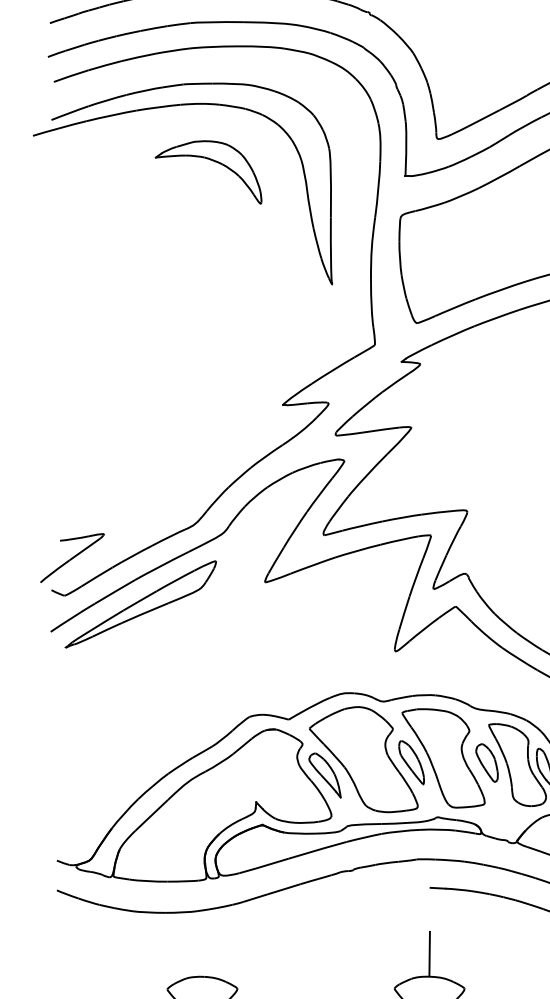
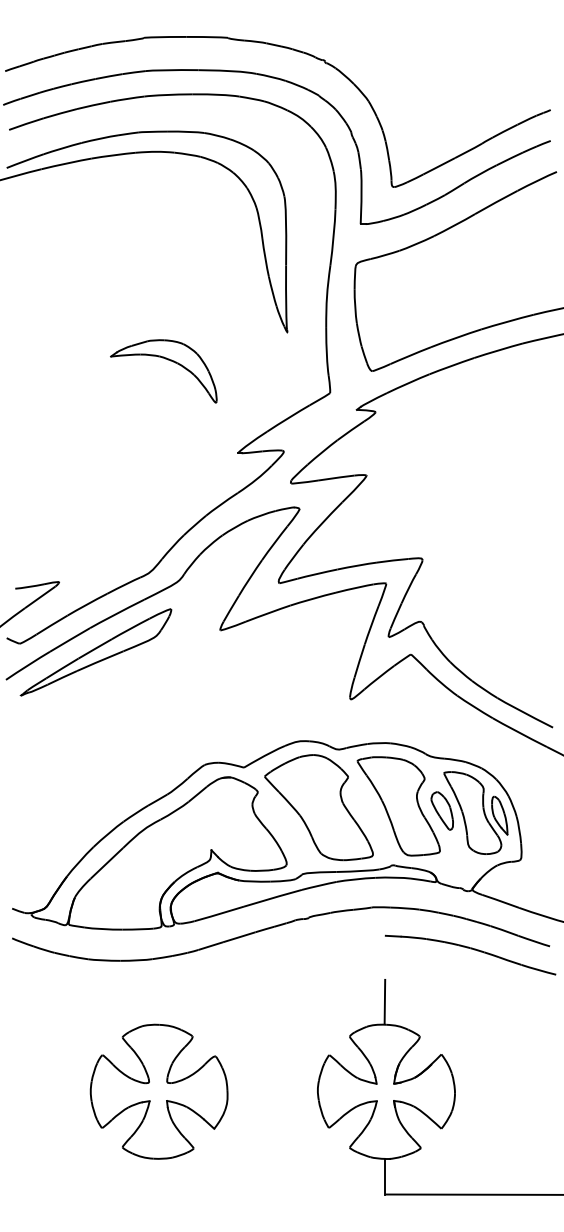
part: (213, 161) -> (168, 360), moved
part: (411, 762) -> (366, 810), removed
part: (324, 775) -> (279, 823), removed

